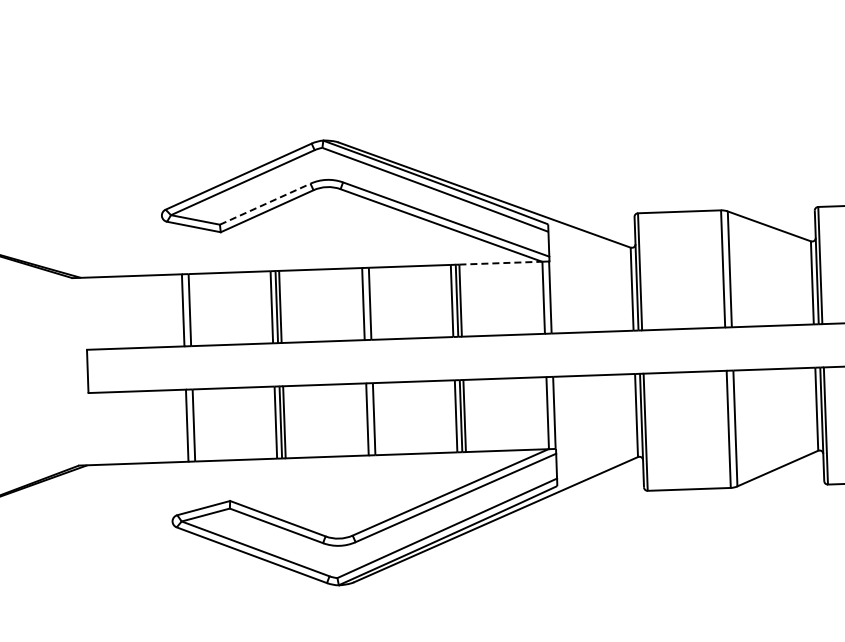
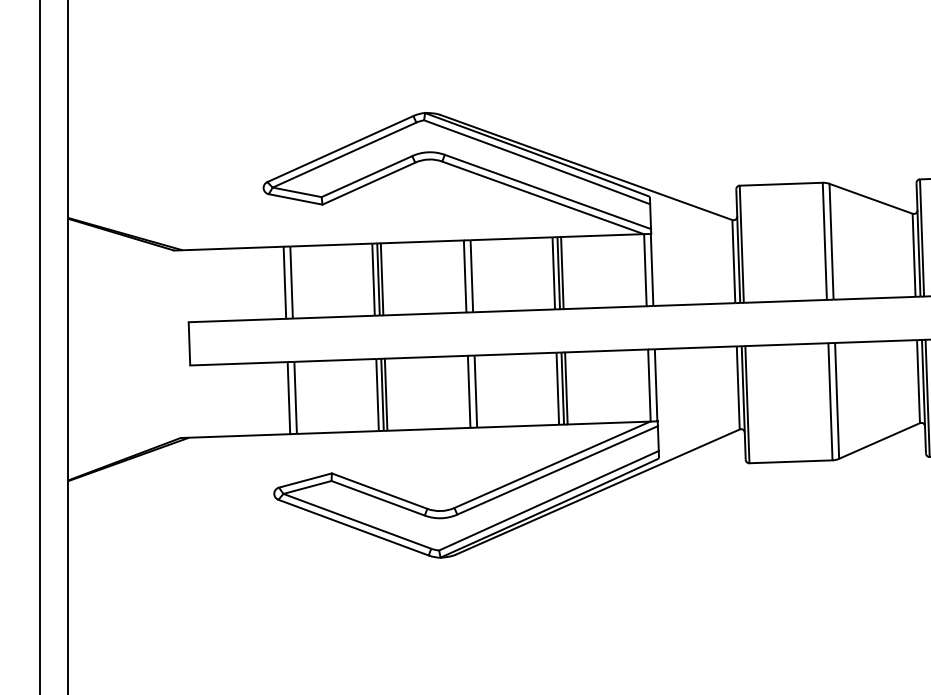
line: (264, 204) -> (366, 176), dashed -> solid
line: (500, 263) -> (602, 235), dashed -> solid

